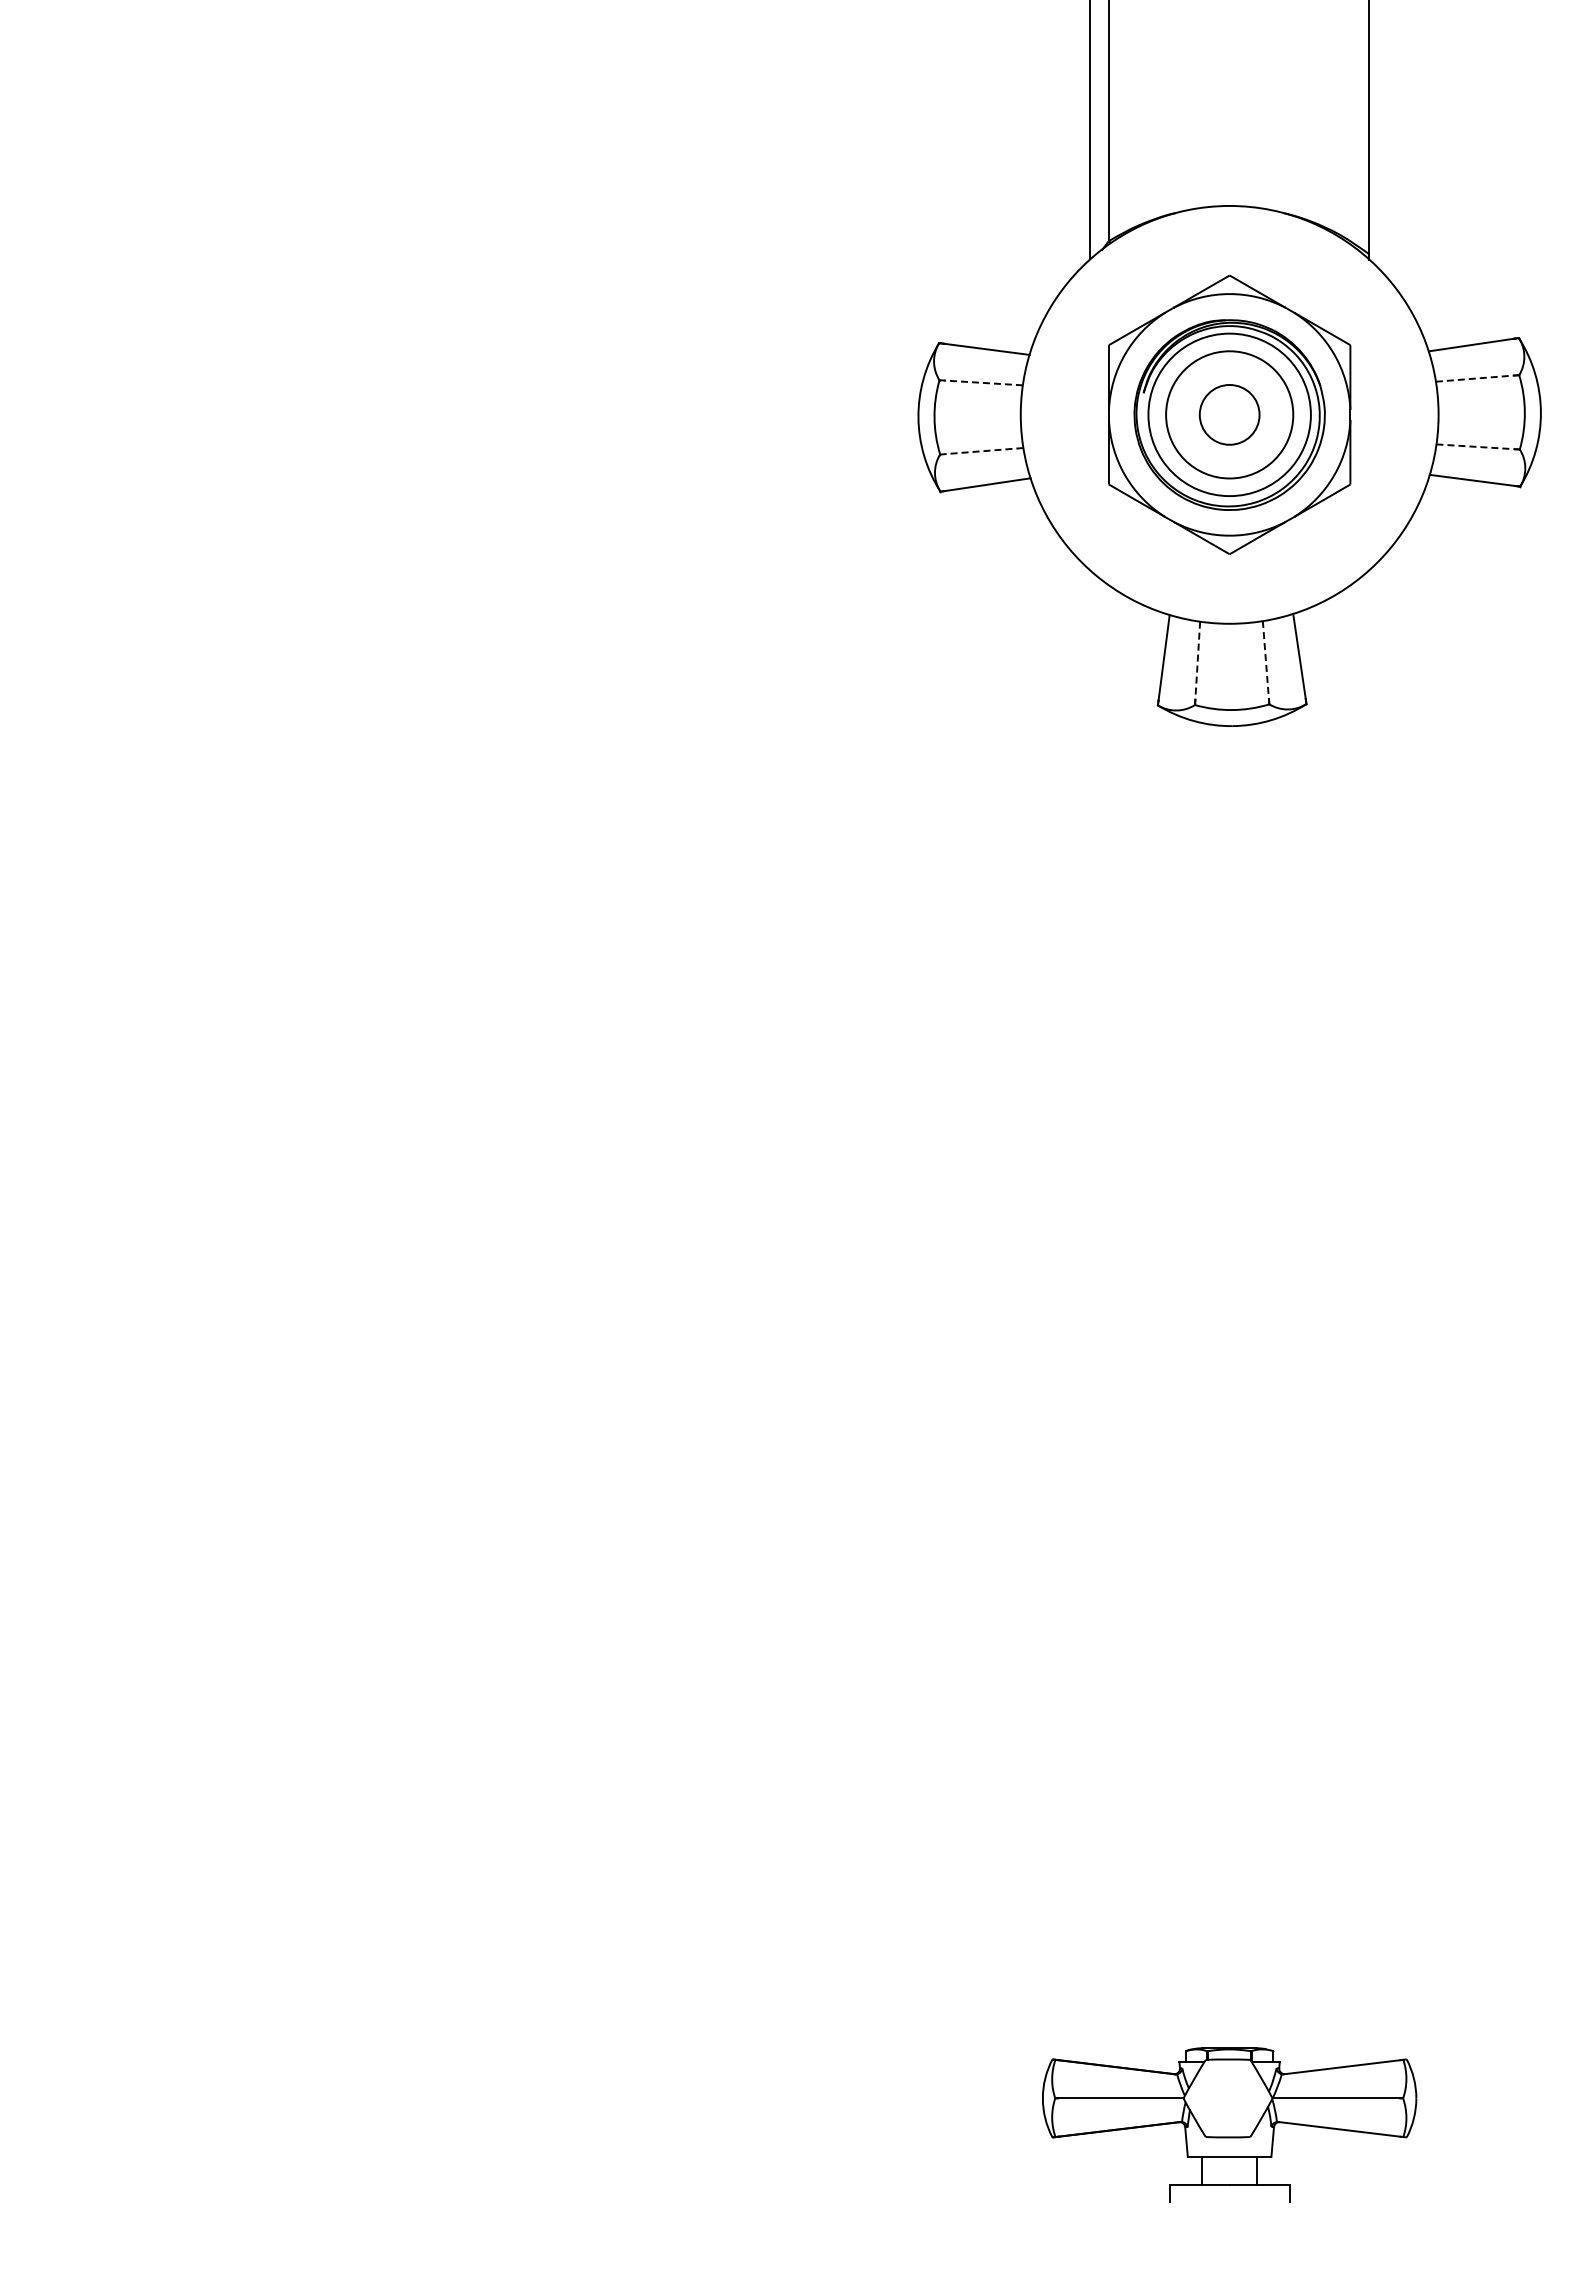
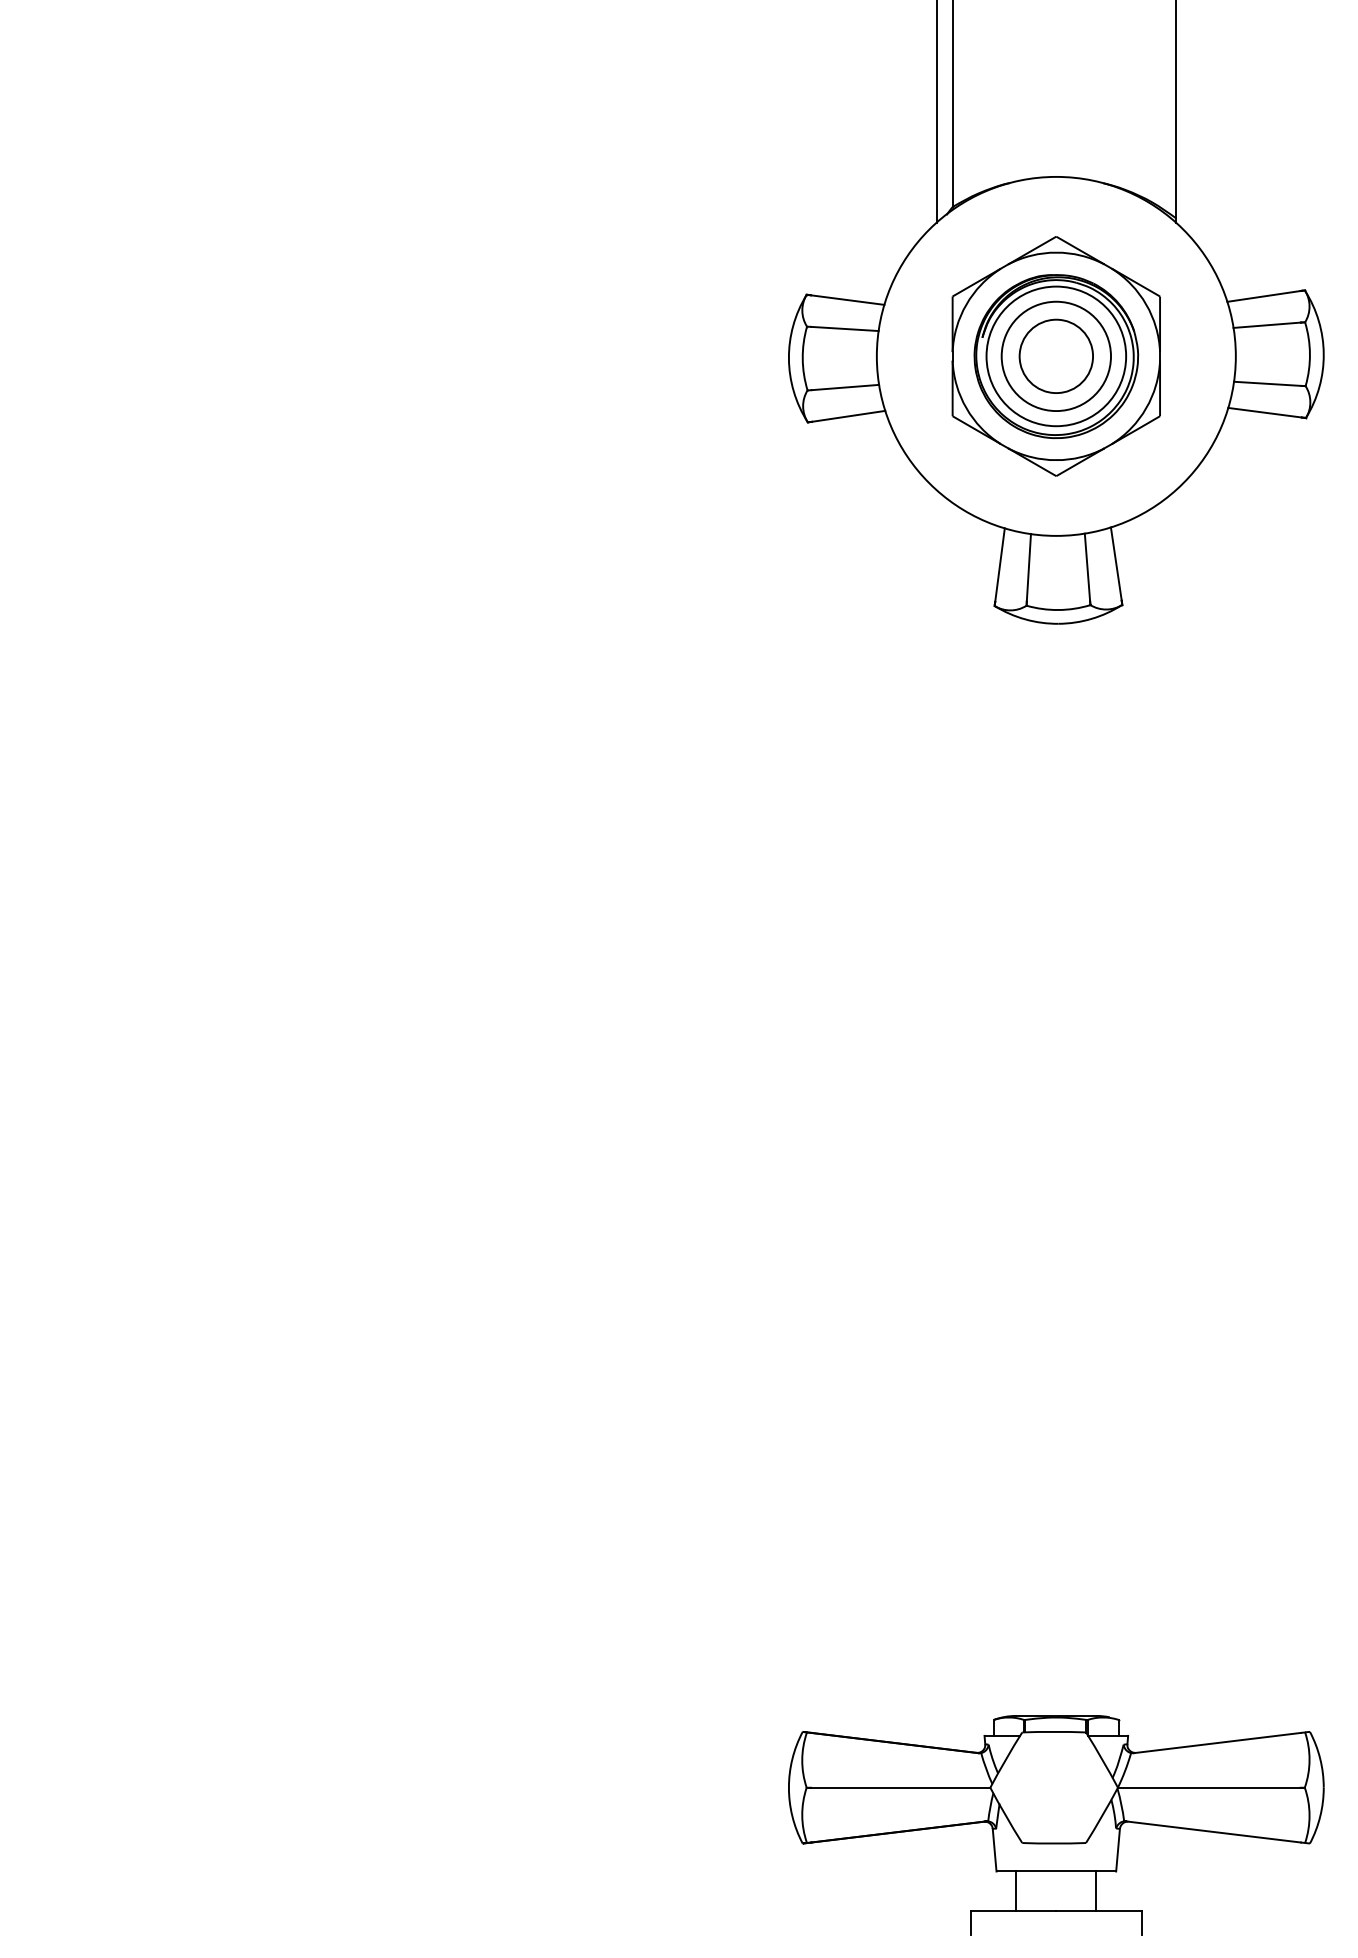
line: (1475, 378) -> (1267, 325), dashed -> solid
line: (983, 382) -> (844, 328), dashed -> solid
circle: (1229, 414) -> (1056, 356), size x1.43
line: (1476, 446) -> (1268, 383), dashed -> solid
line: (983, 451) -> (844, 387), dashed -> solid
line: (1265, 660) -> (1087, 567), dashed -> solid
line: (1197, 661) -> (1028, 568), dashed -> solid
part: (1229, 2124) -> (1056, 1825), size x1.67

